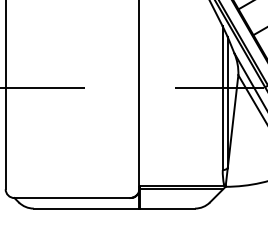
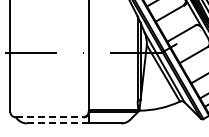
line: (74, 198) -> (50, 117), solid -> dashed
line: (86, 208) -> (57, 123), solid -> dashed

